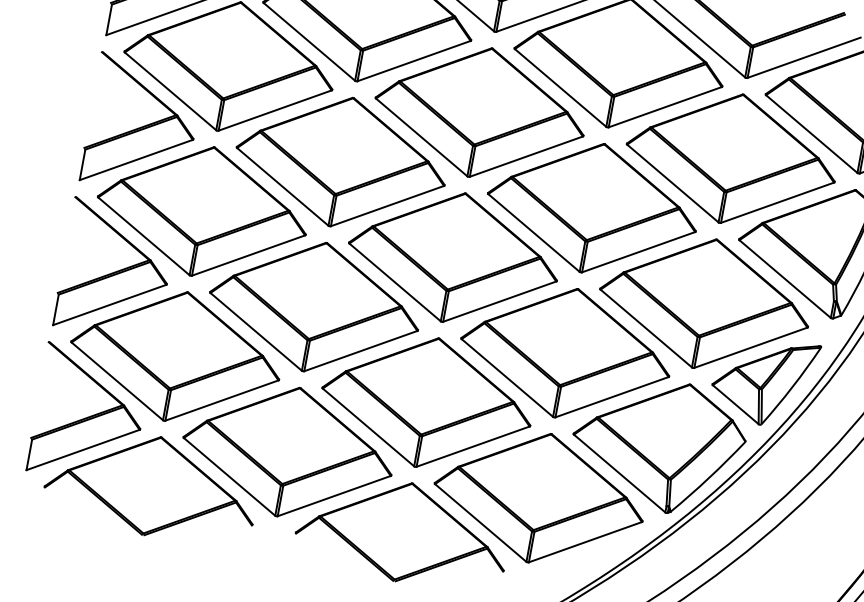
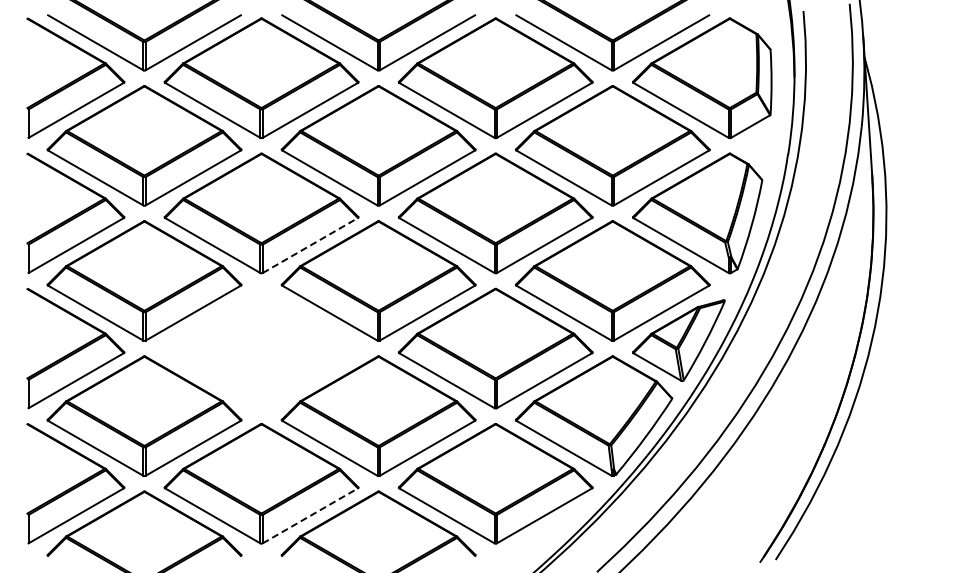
line: (387, 206) -> (310, 245), solid -> dashed
part: (314, 306) -> (261, 348), removed
line: (334, 495) -> (310, 515), solid -> dashed

